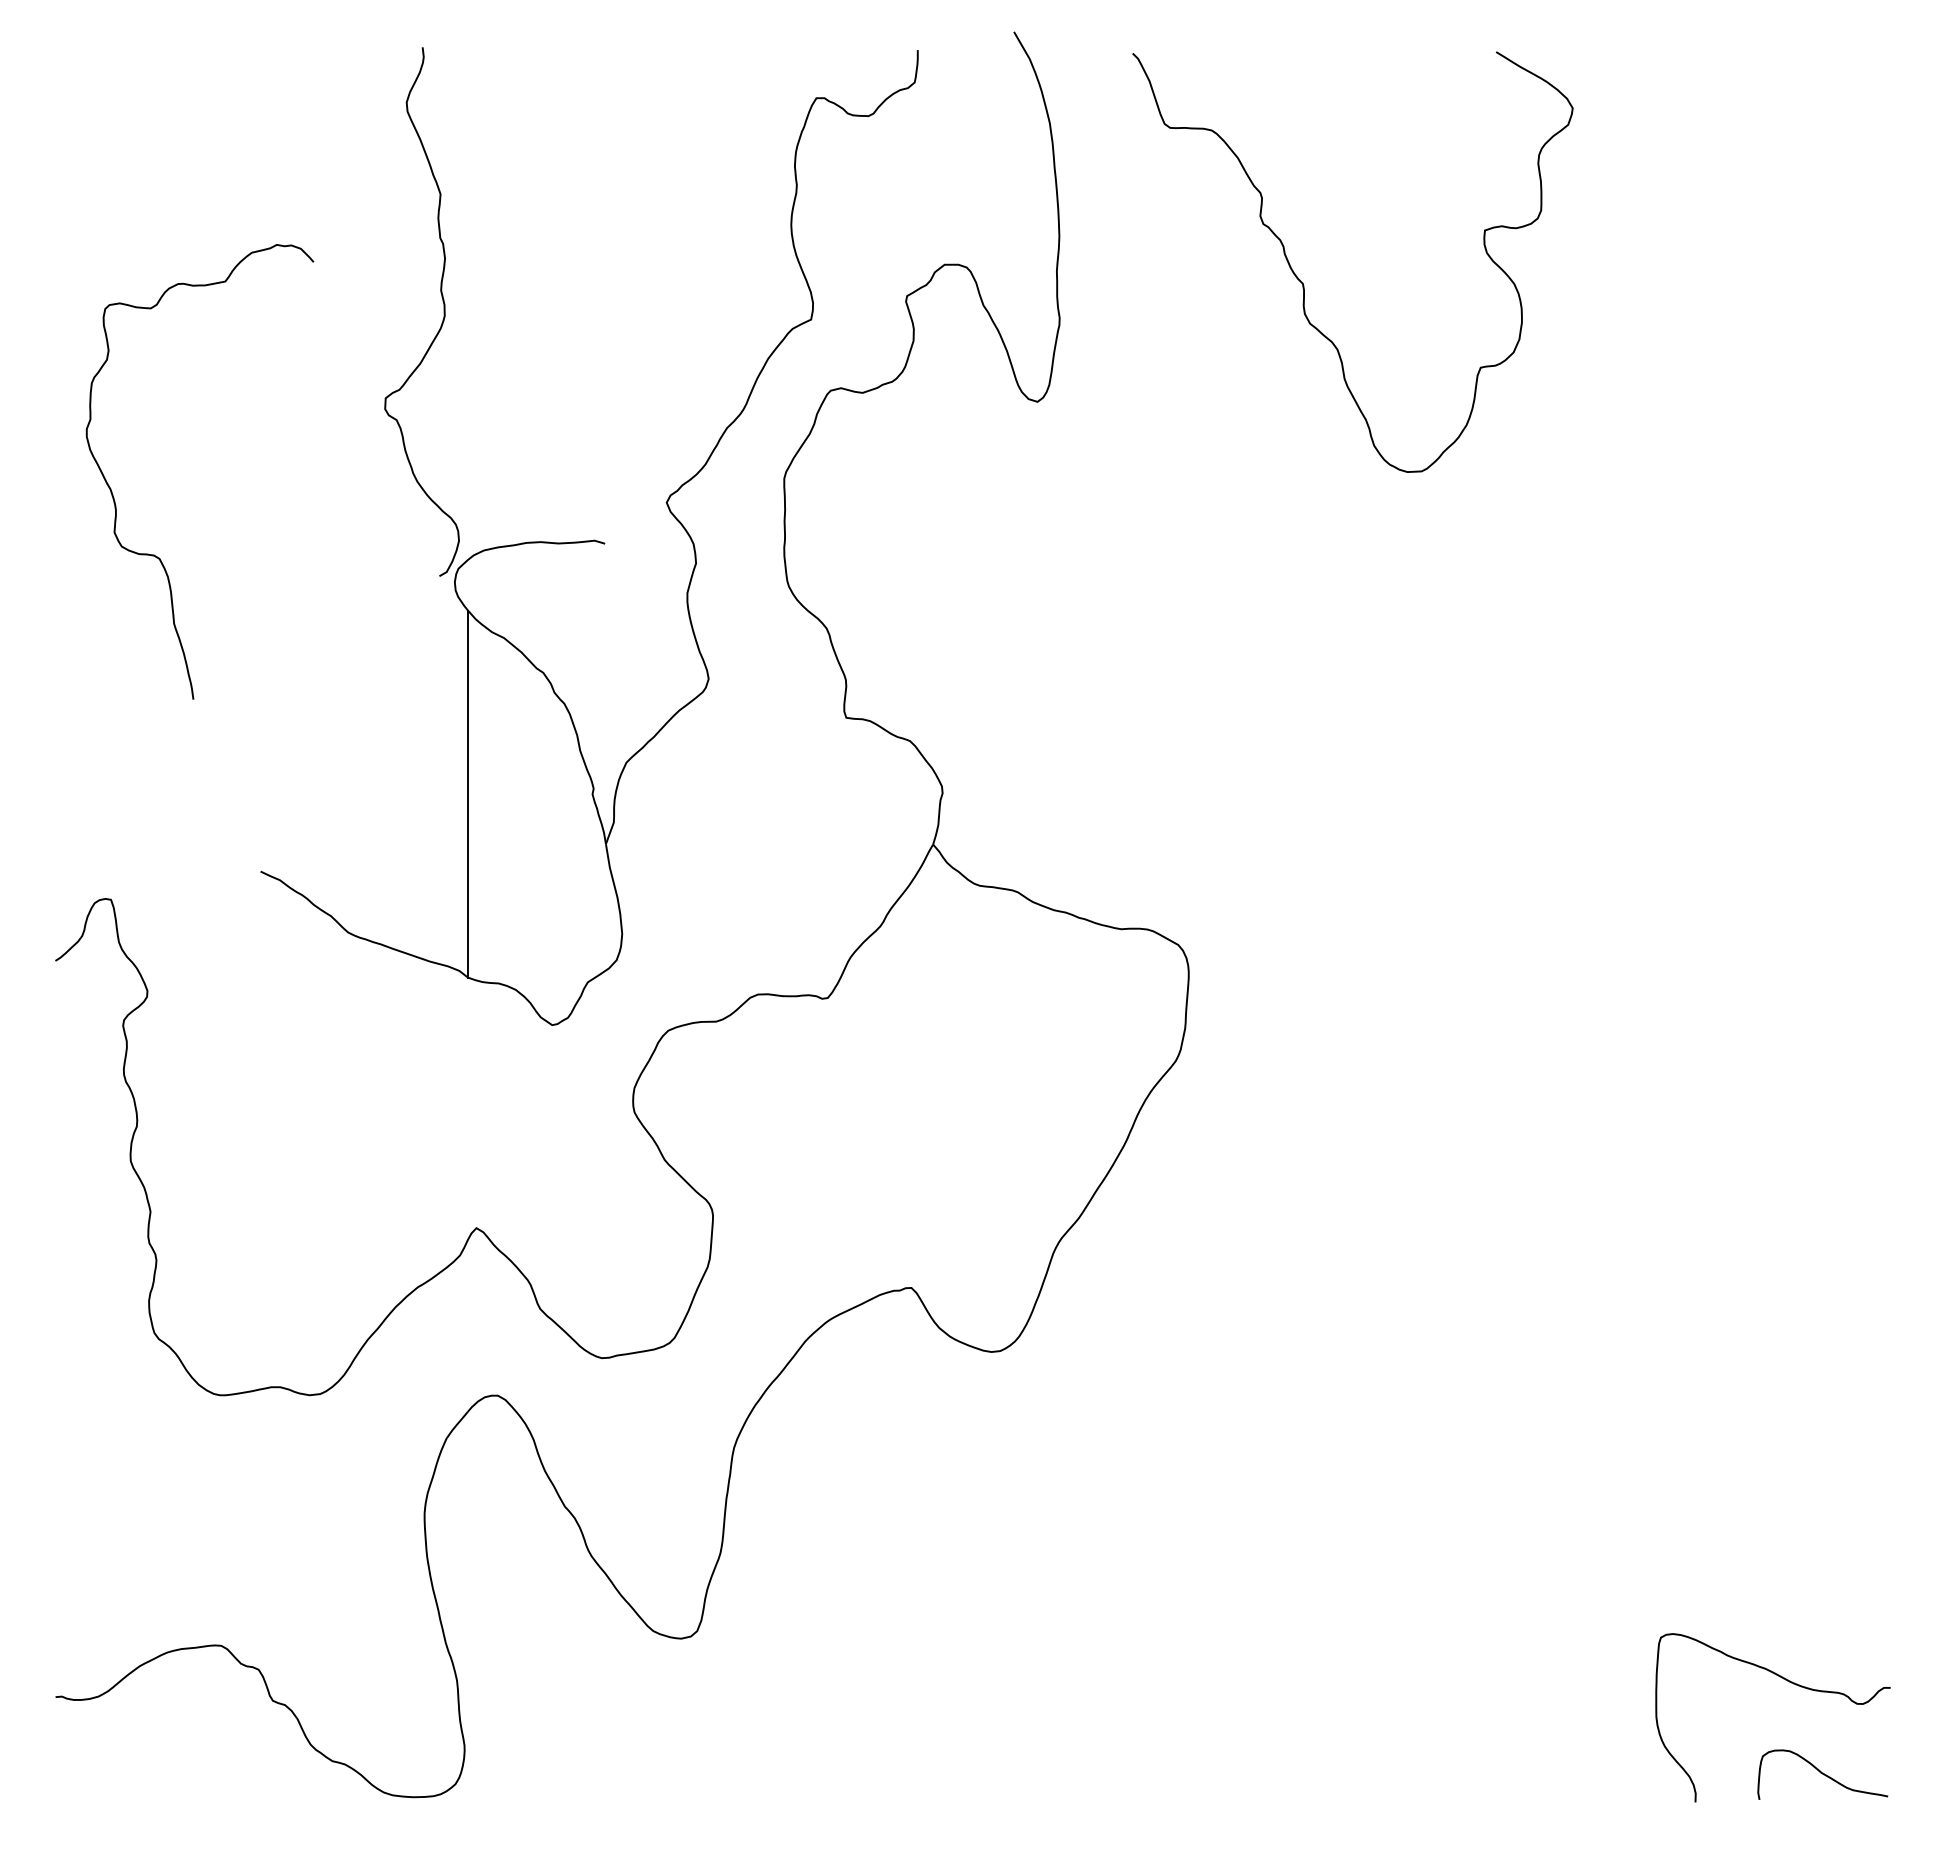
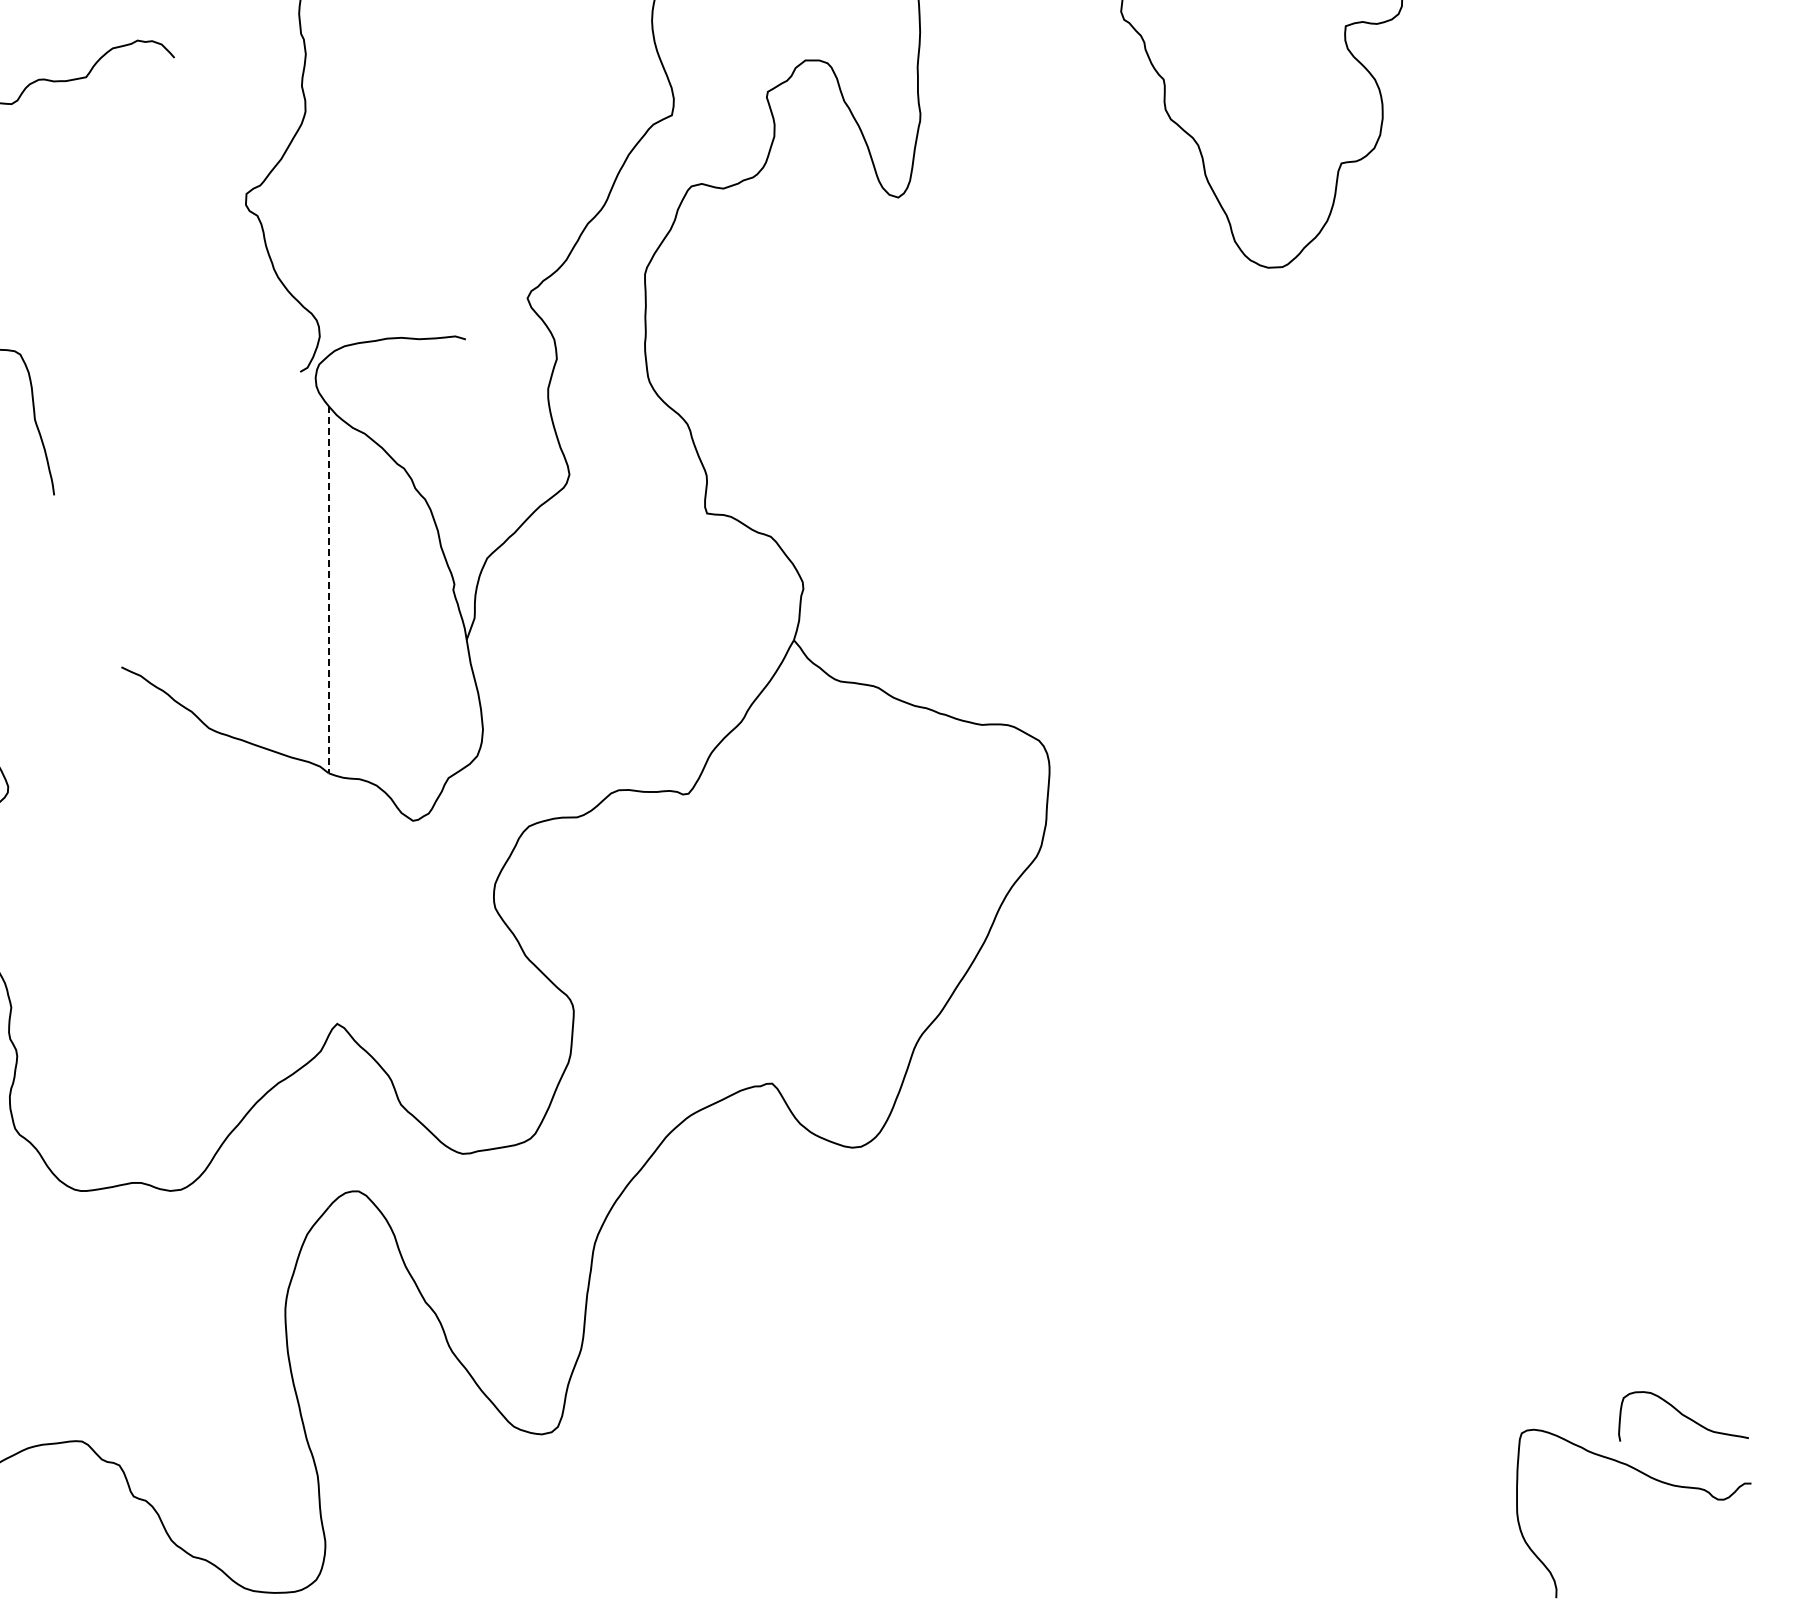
line: (468, 794) -> (329, 590), solid -> dashed
curve: (1822, 1774) -> (1683, 1416), moved

